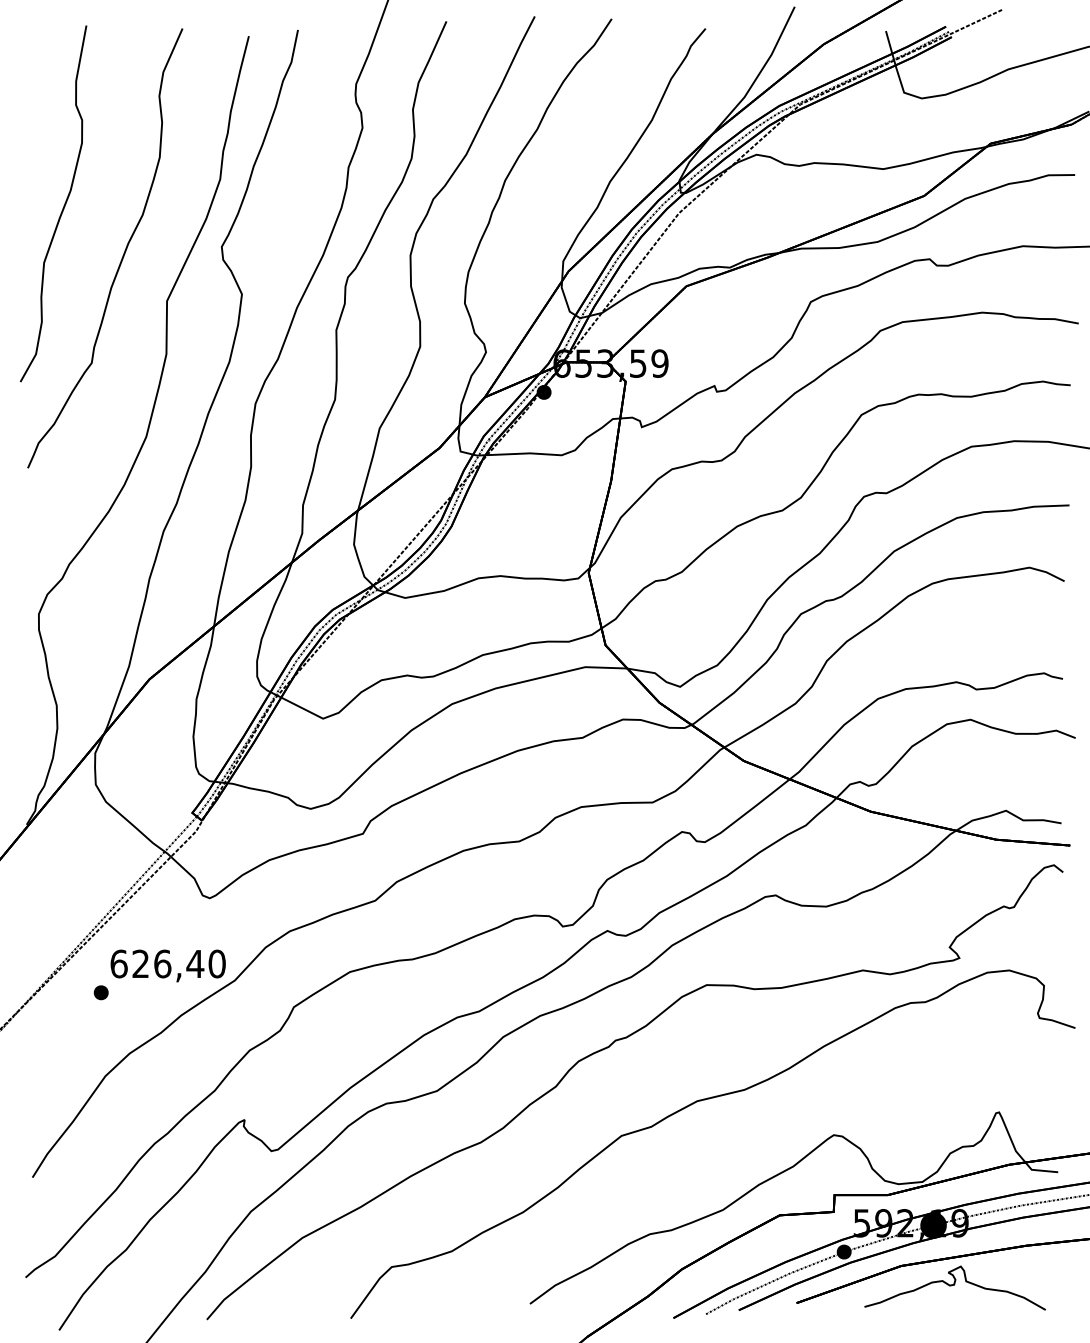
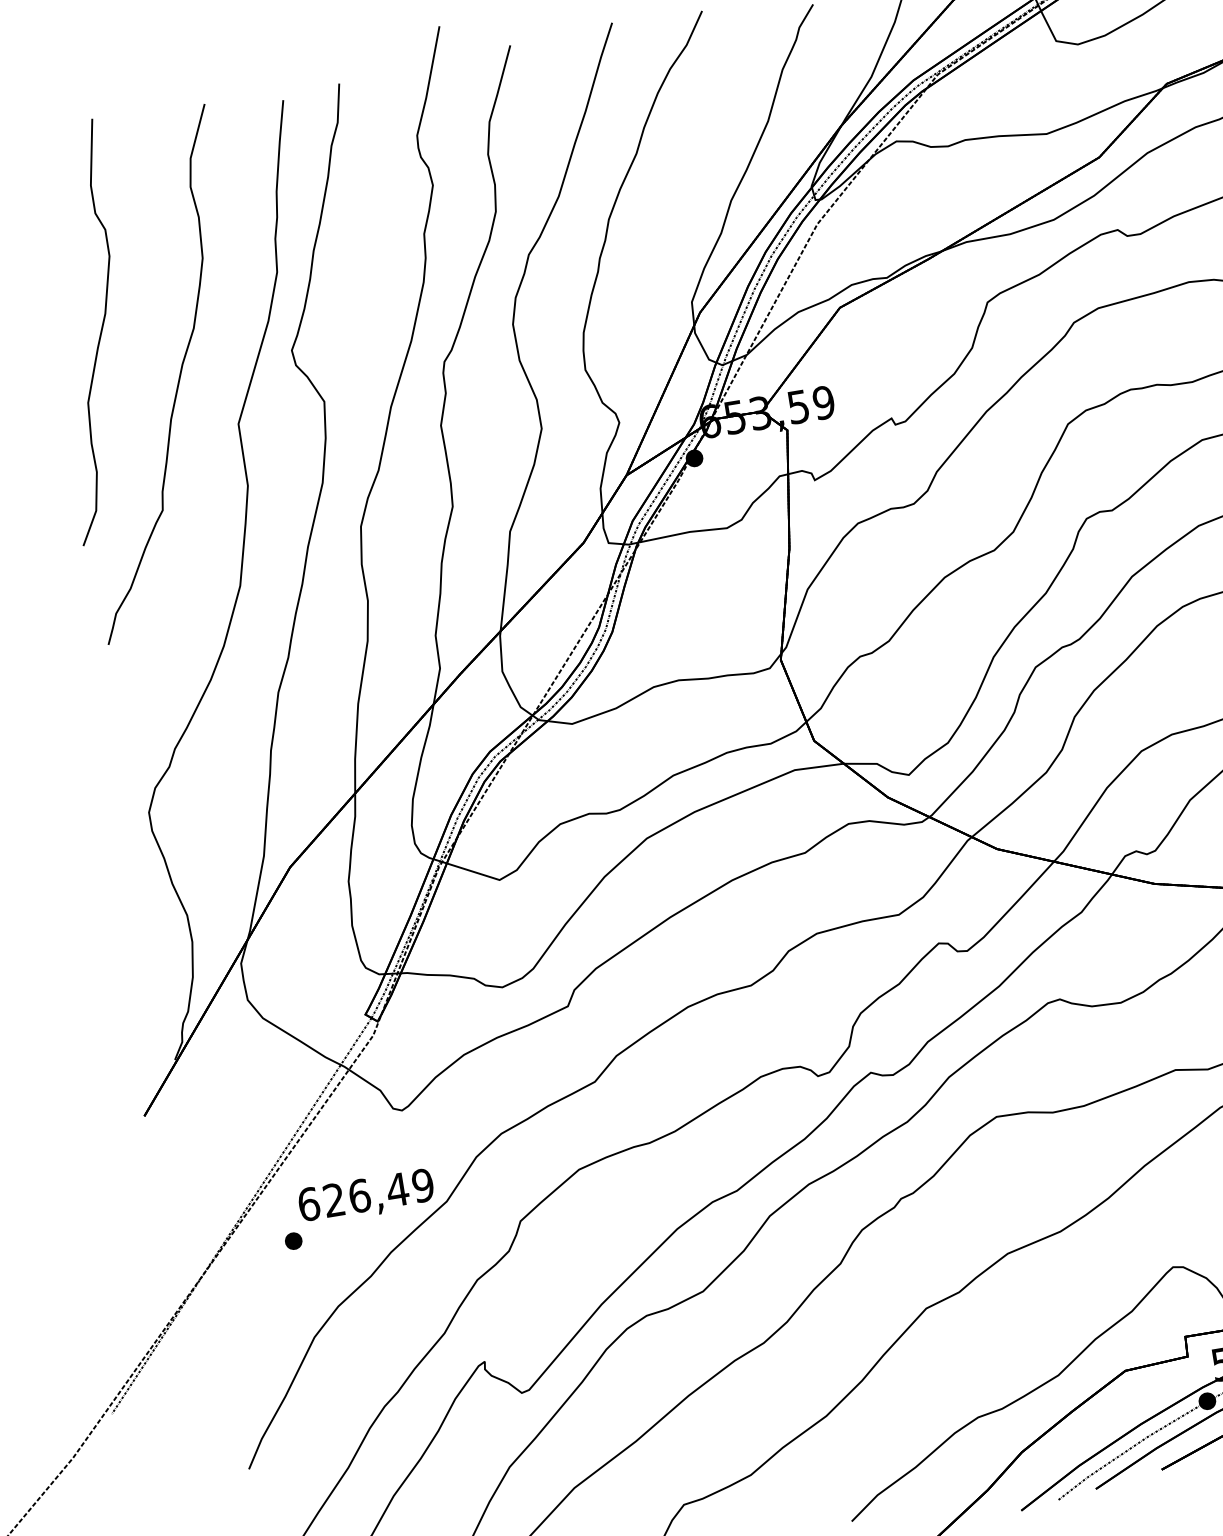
text: (216, 963) -> (422, 1185), 626,40 -> 626,49

